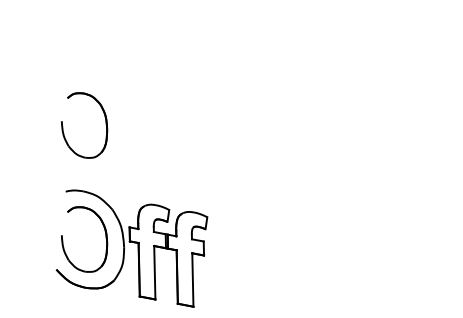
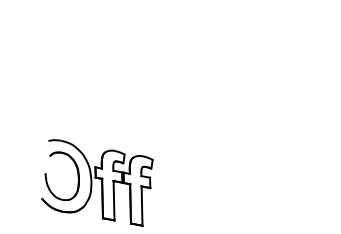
part: (105, 124) -> (77, 91), removed

